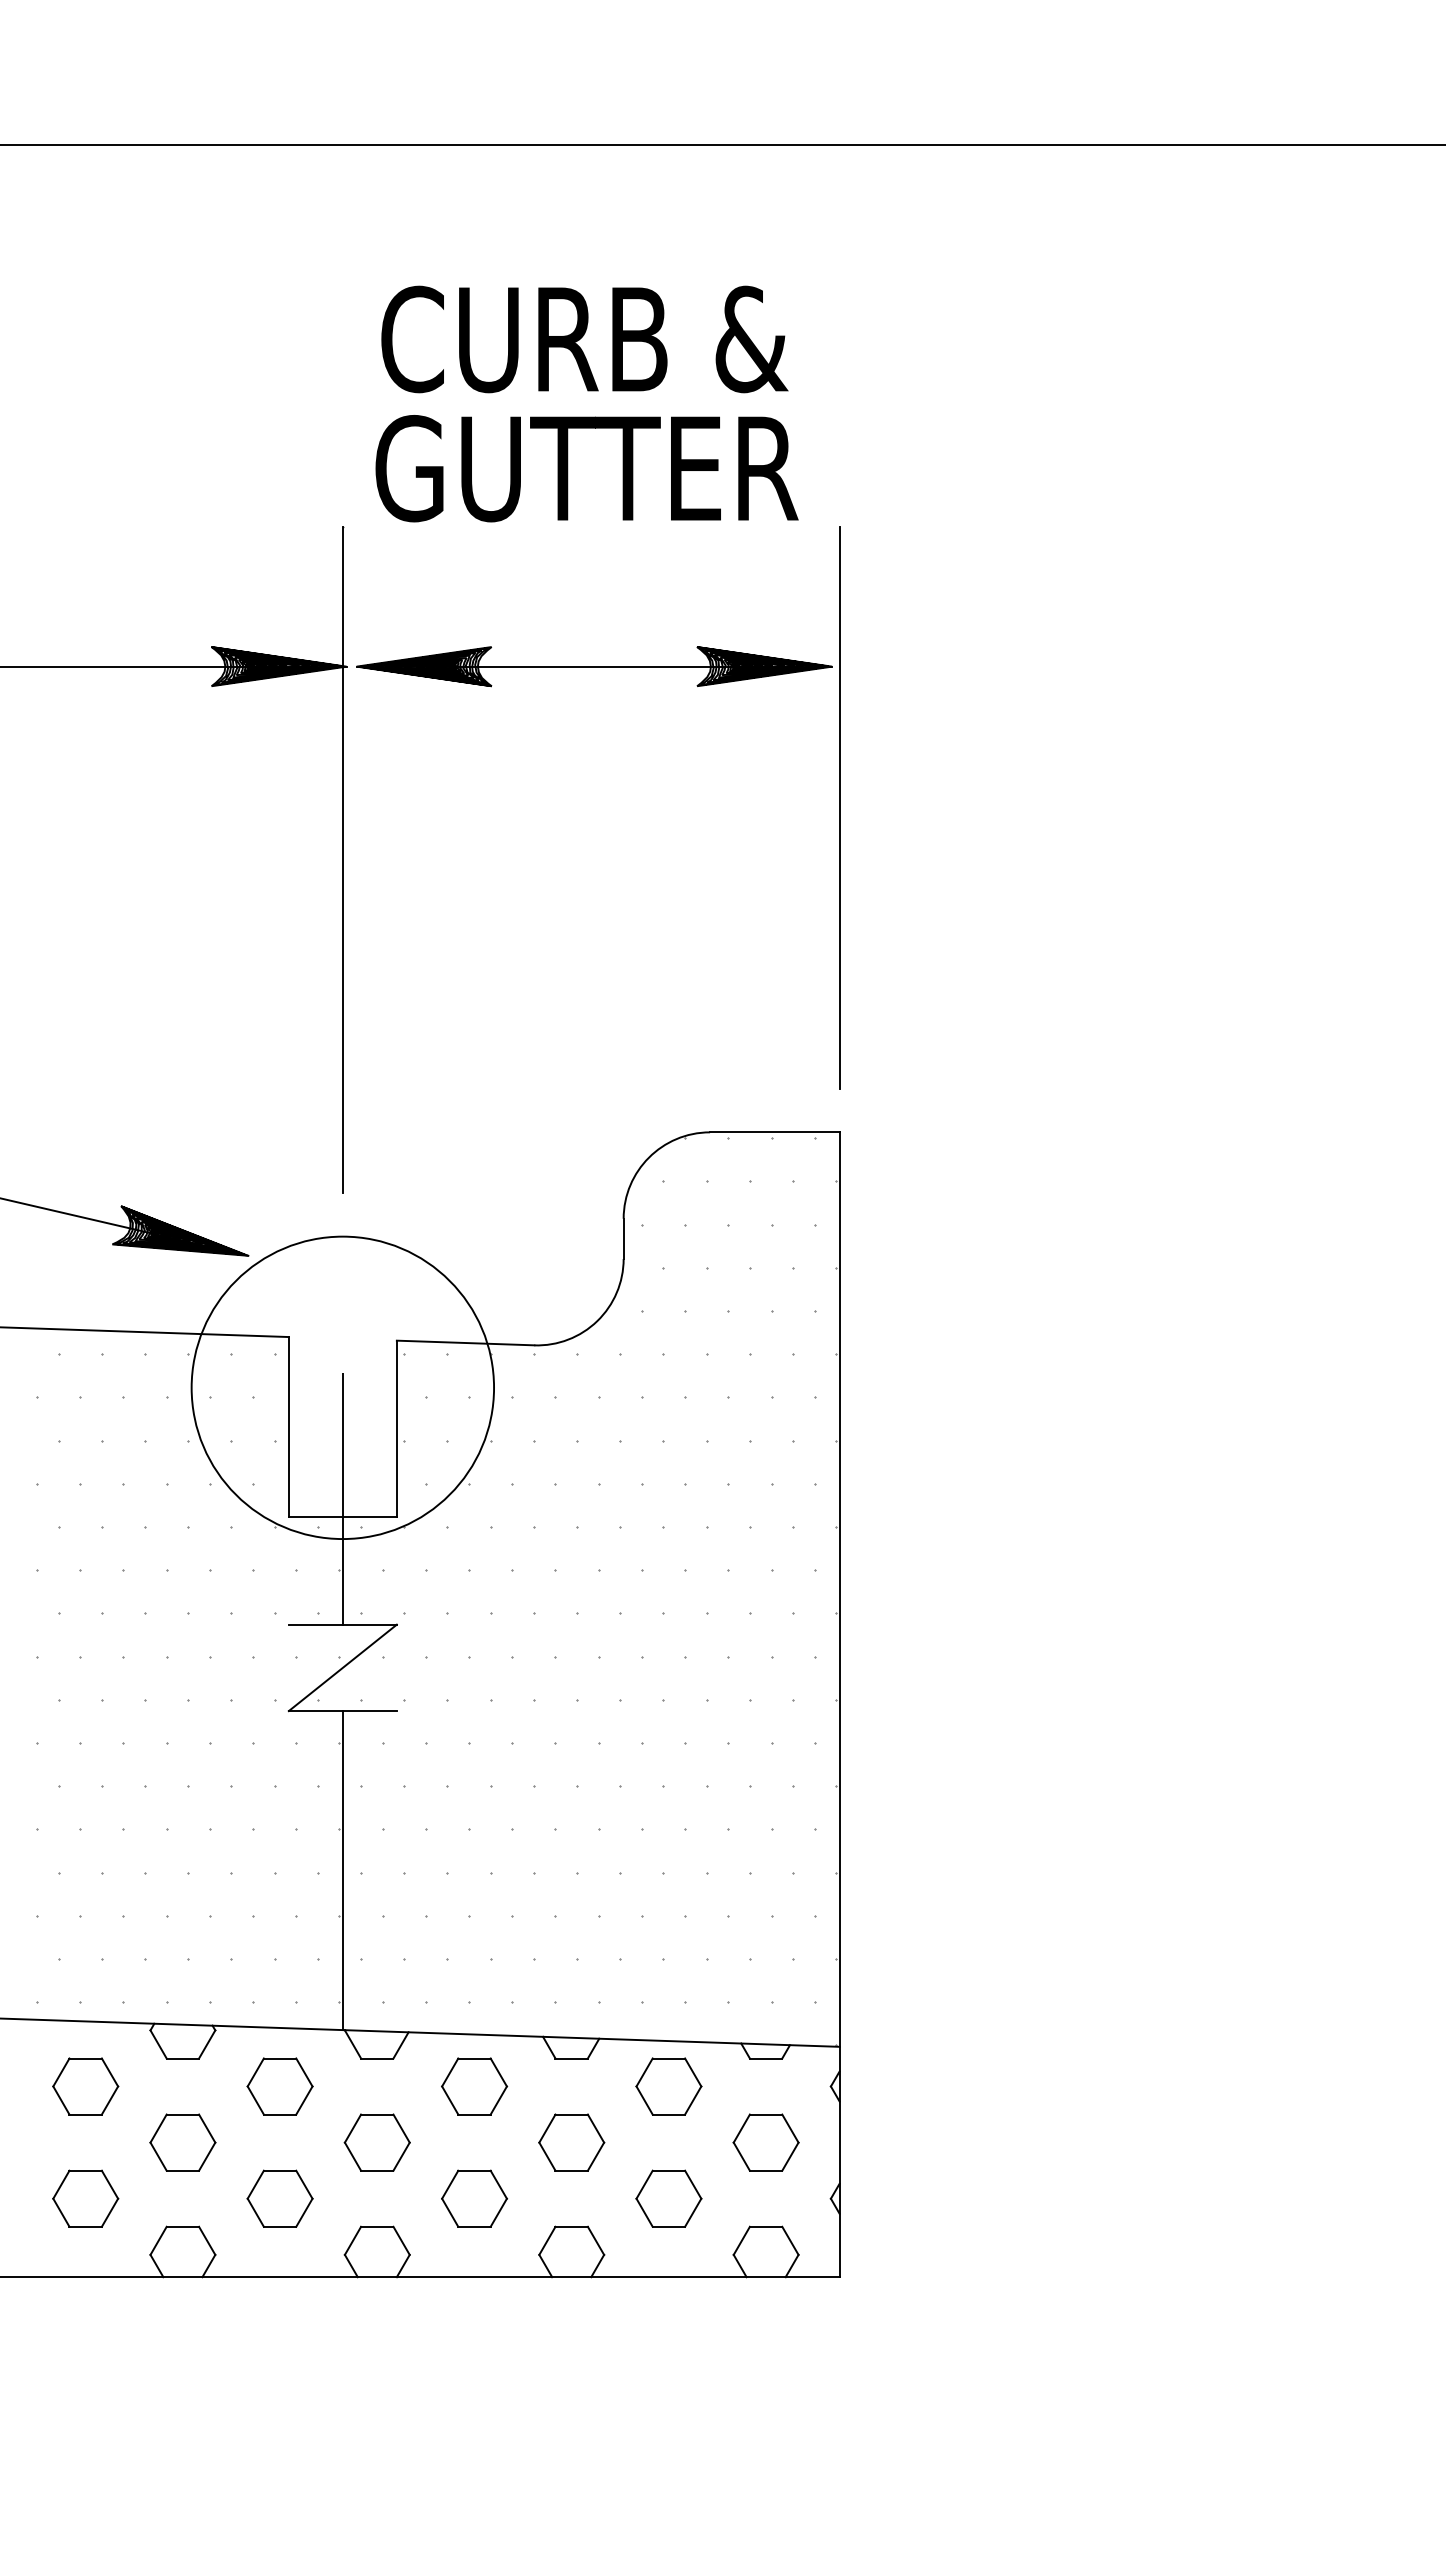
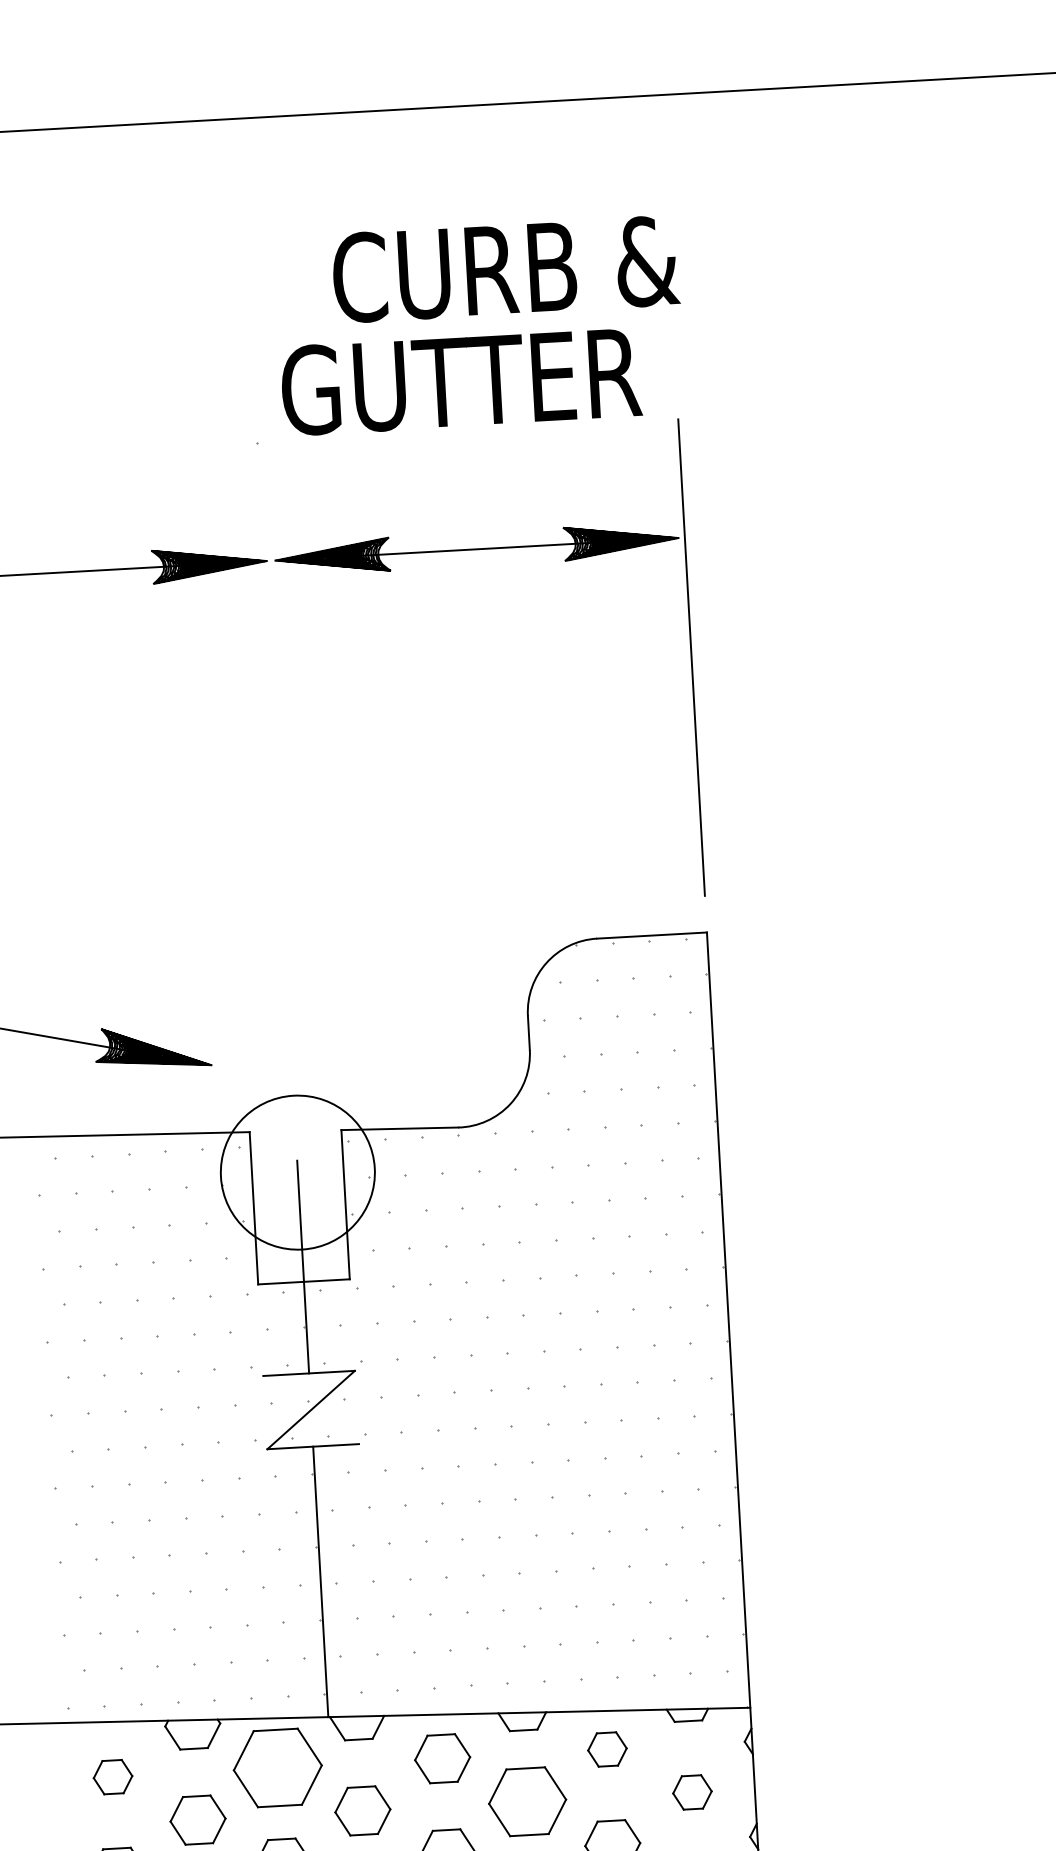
text: (584, 339) -> (505, 269), moved
line: (342, 860) -> (272, 725), removed
circle: (342, 1387) -> (297, 1172), size x0.6
part: (85, 2086) -> (112, 1777), size x0.7
part: (279, 2086) -> (277, 1767), size x1.6
part: (668, 2086) -> (607, 1749), size x0.7
part: (571, 2142) -> (527, 1801), size x1.4
part: (765, 2142) -> (691, 1792), size x0.7

